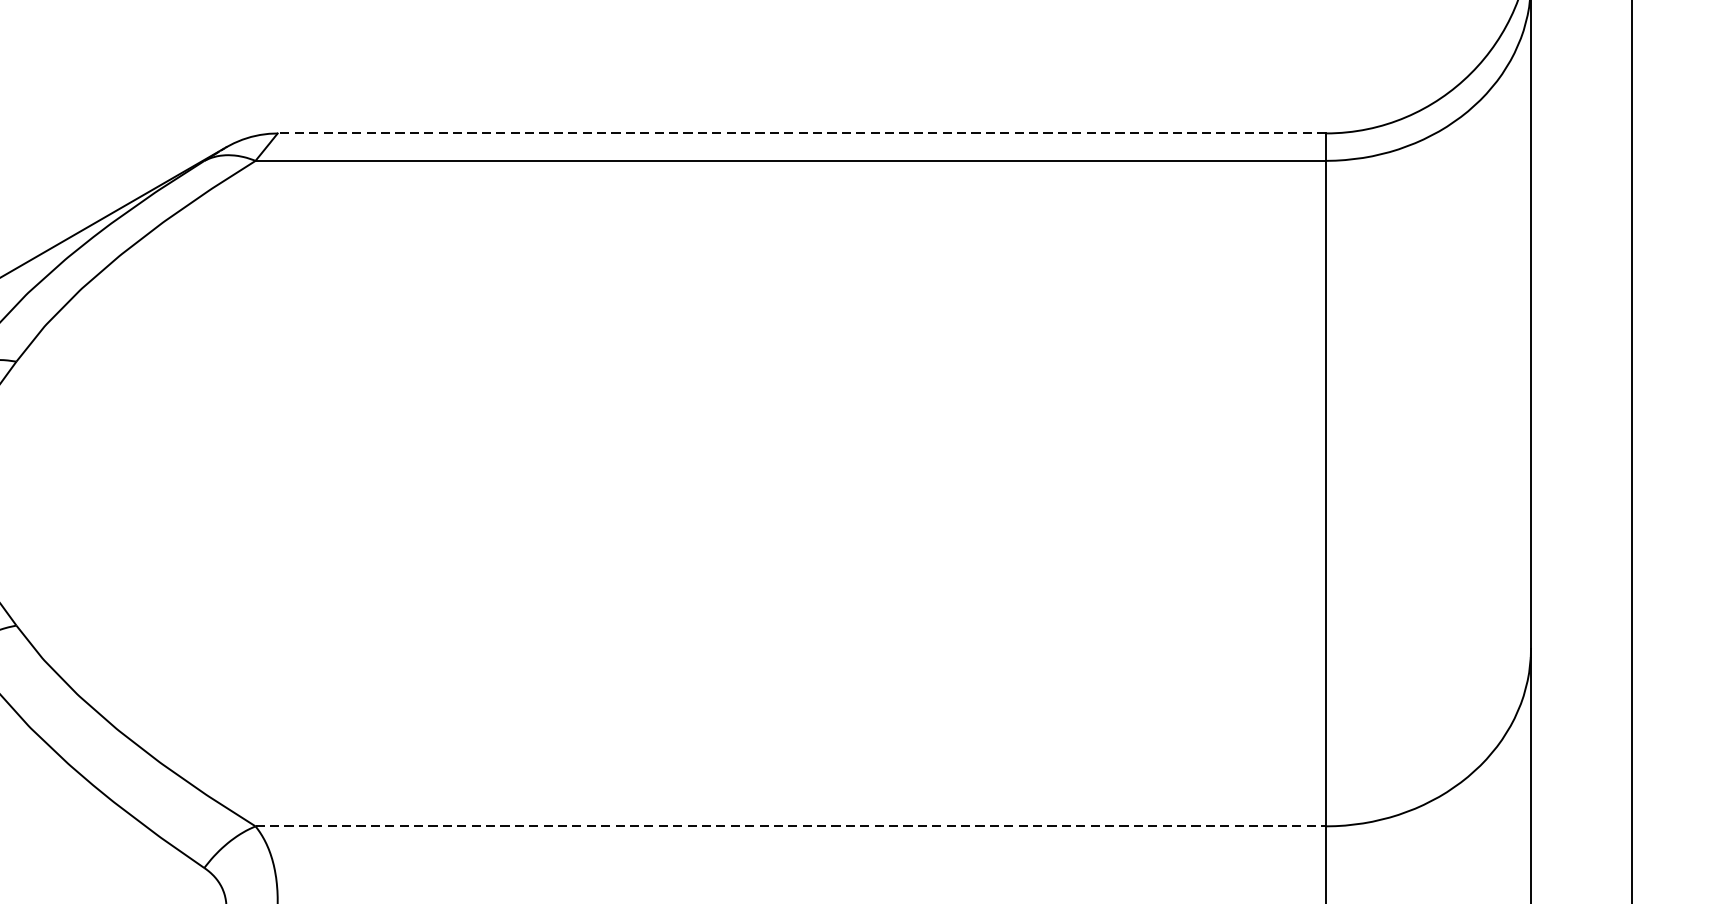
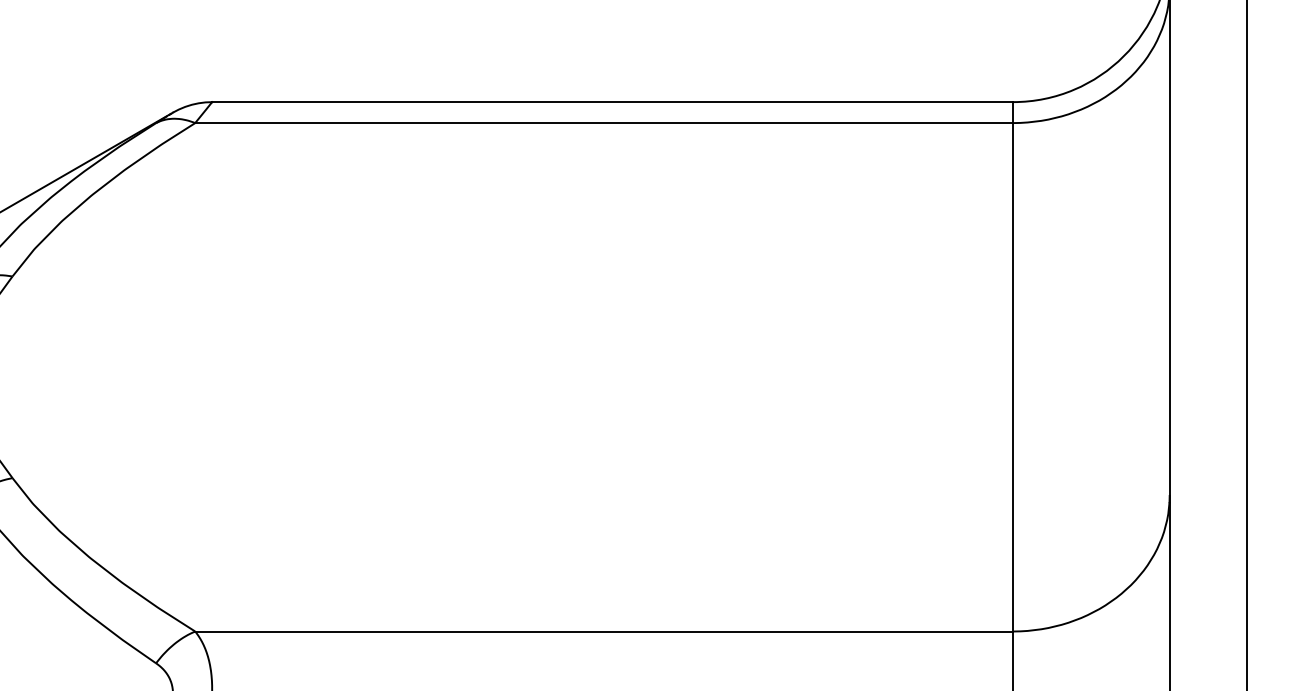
line: (801, 133) -> (612, 102), dashed -> solid
line: (791, 826) -> (604, 631), dashed -> solid

